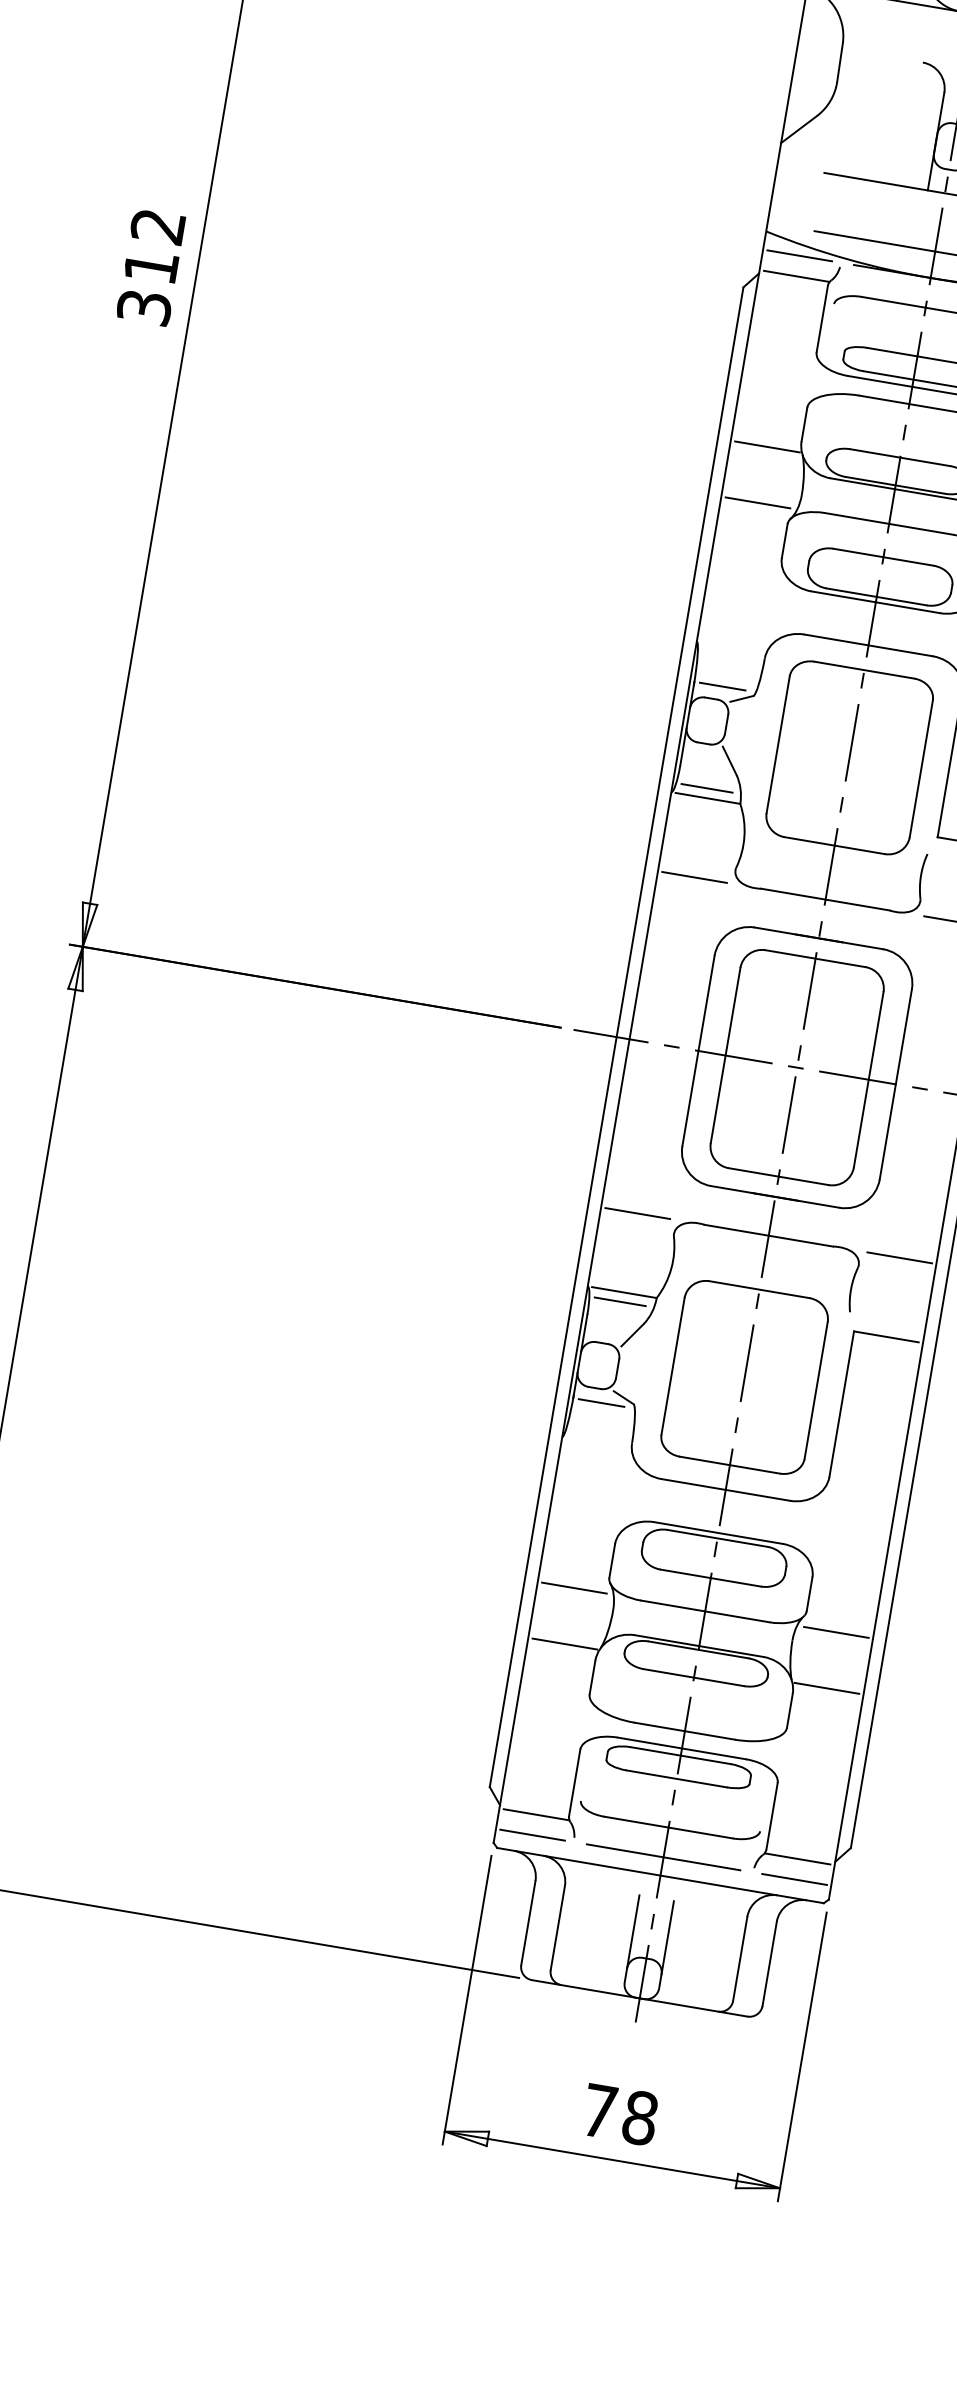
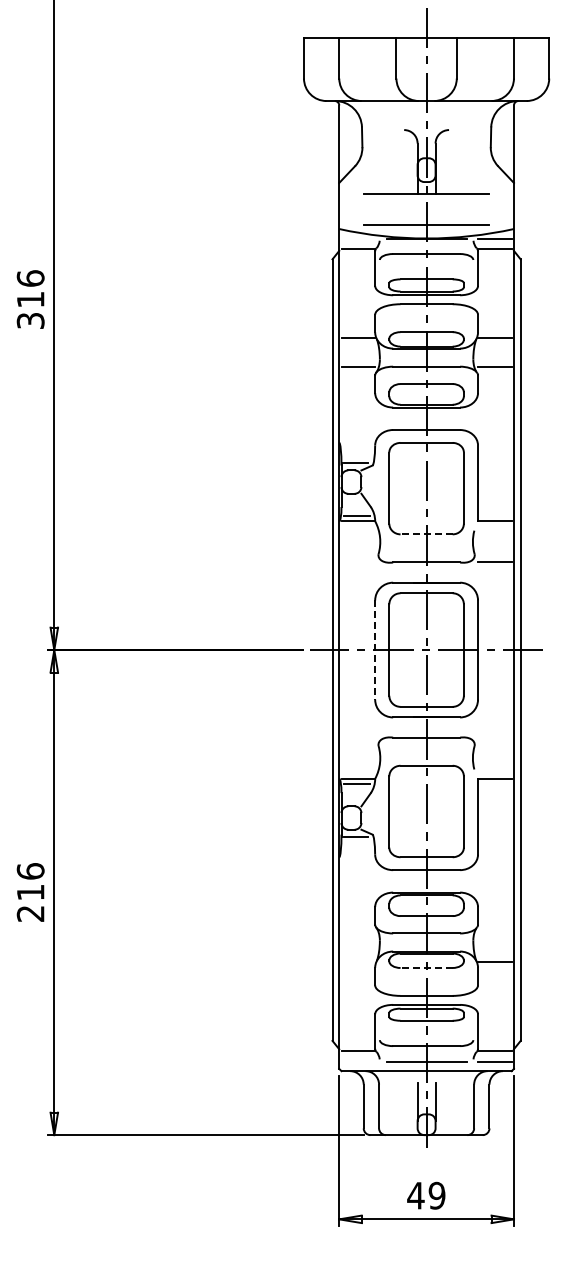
text: (157, 226) -> (30, 278), 312 -> 316
line: (800, 255) -> (358, 238), removed
line: (834, 845) -> (426, 534), solid -> dashed
line: (694, 877) -> (358, 562), removed
line: (698, 1051) -> (375, 650), solid -> dashed
line: (638, 1213) -> (358, 737), removed
line: (899, 1257) -> (494, 737), removed
line: (574, 1587) -> (358, 932), removed
line: (835, 1631) -> (494, 932), removed
line: (565, 1645) -> (358, 962), removed
line: (693, 1676) -> (426, 967), solid -> dashed
line: (532, 1834) -> (358, 1061), removed
text: (619, 2114) -> (426, 1195), 78 -> 49

